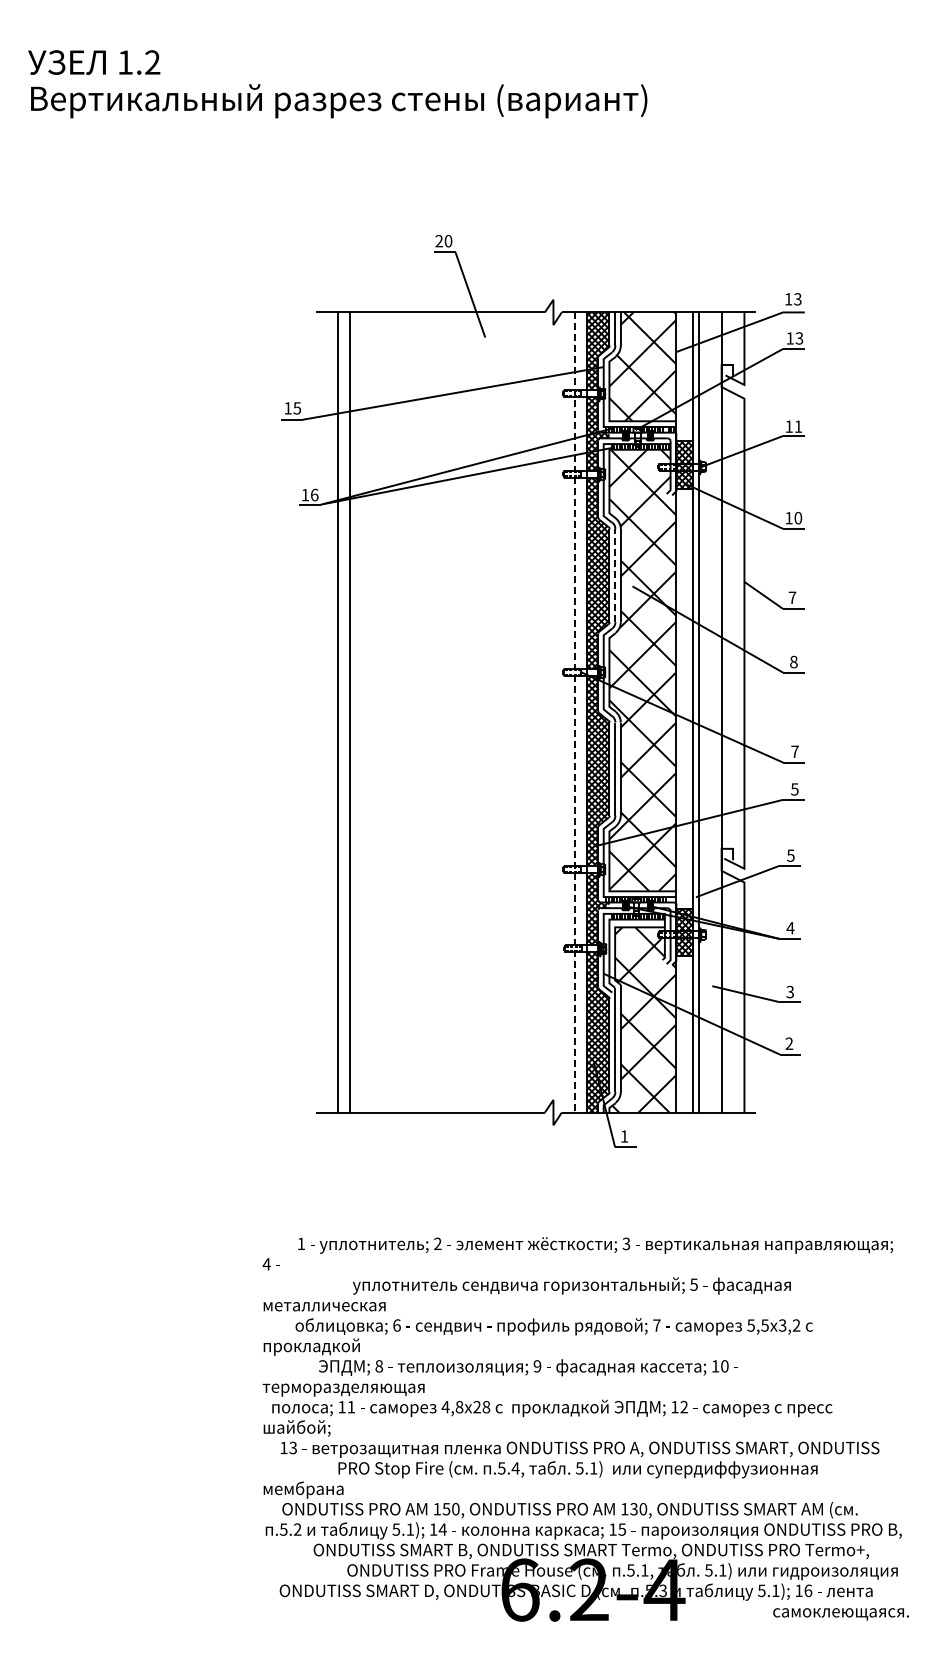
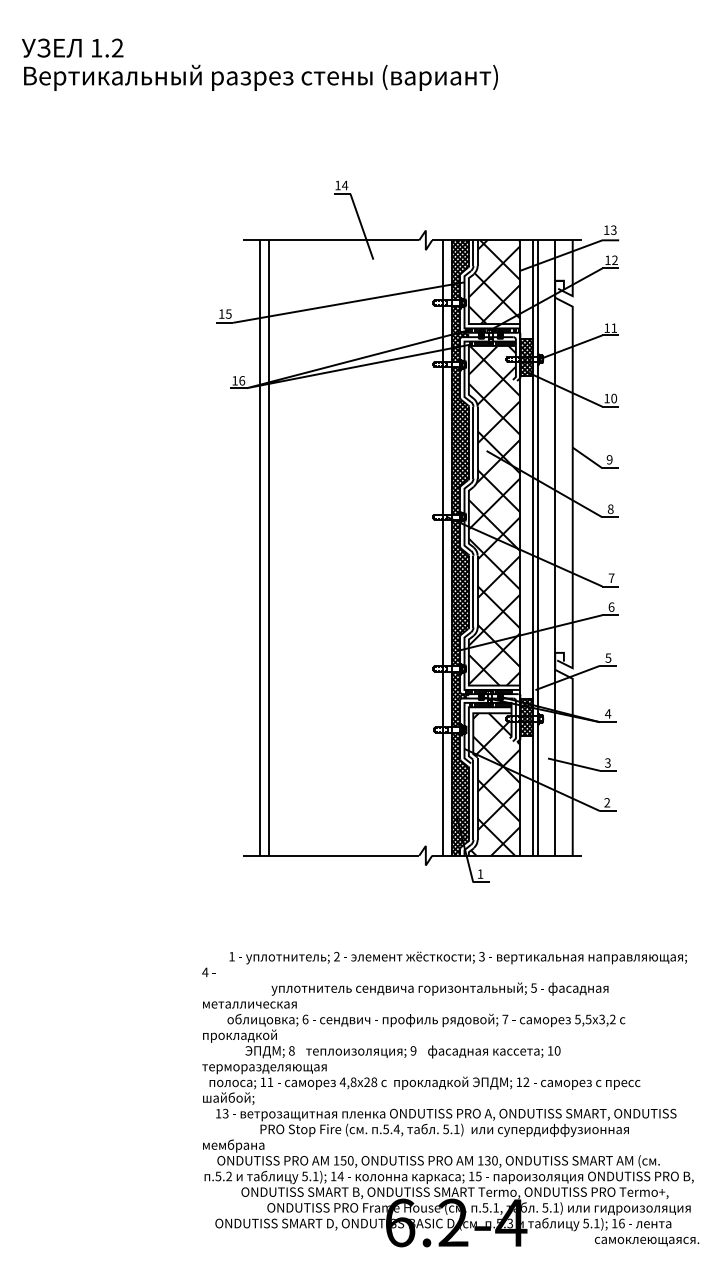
text: (443, 240) -> (341, 185), 20 -> 14
text: (799, 338) -> (615, 260), 13 -> 12
line: (615, 575) -> (473, 442), dashed -> solid
text: (792, 597) -> (609, 459), 7 -> 9
line: (575, 713) -> (442, 548), dashed -> solid
text: (794, 789) -> (611, 607), 5 -> 6

